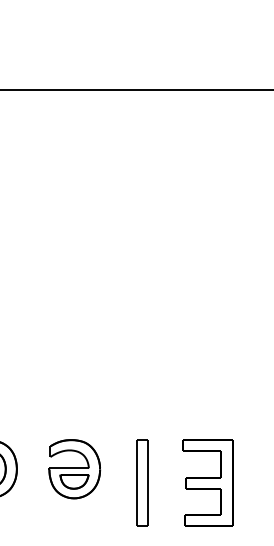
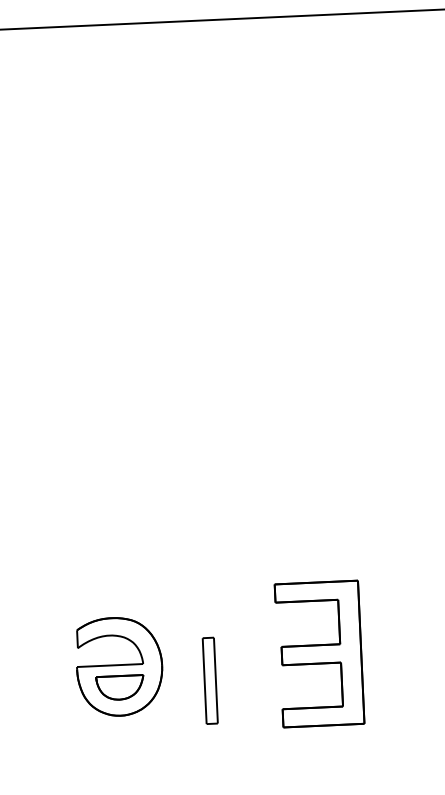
part: (74, 469) -> (119, 667), moved
part: (142, 482) -> (210, 679), size x0.6
part: (207, 482) -> (318, 653), moved

